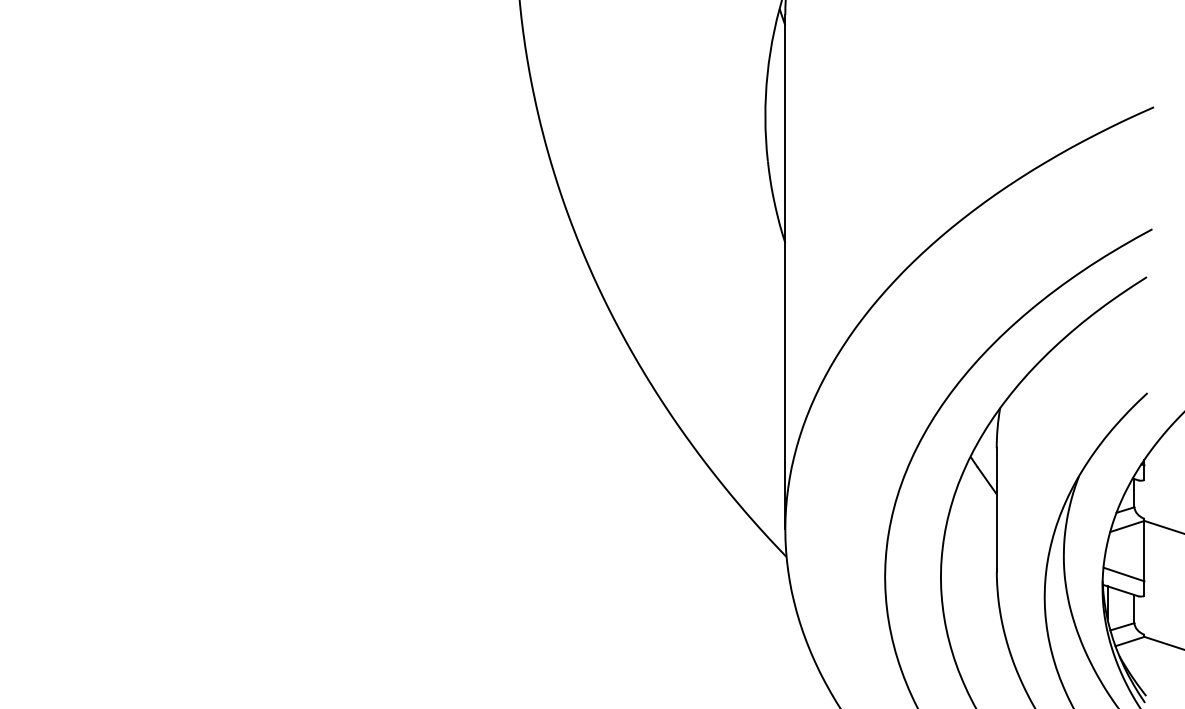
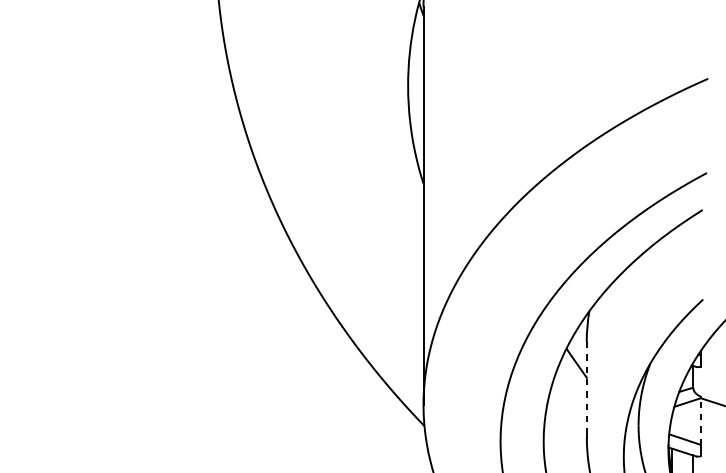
line: (996, 509) -> (586, 389), solid -> dashed
line: (1144, 550) -> (700, 421), solid -> dashed

